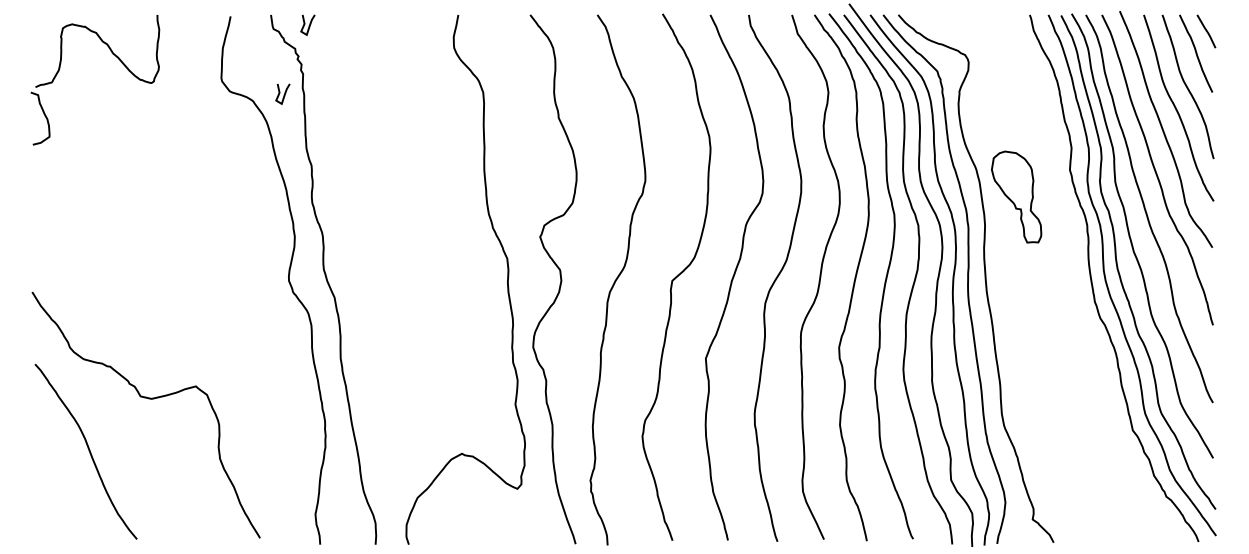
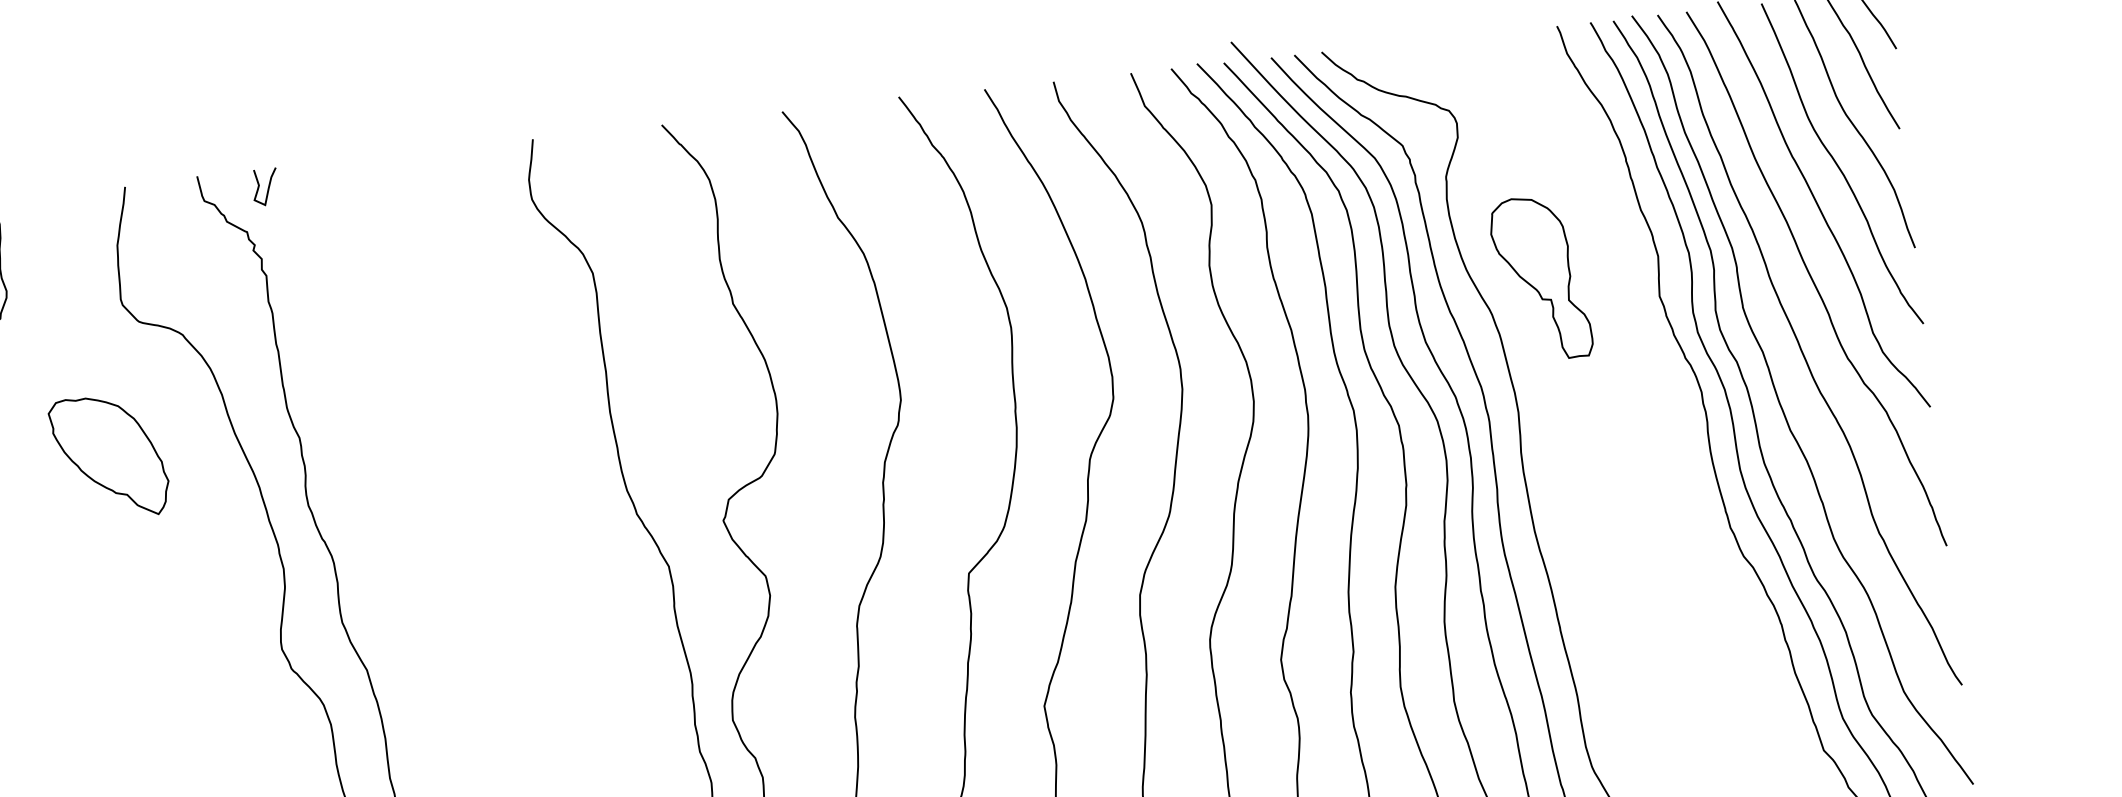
curve: (283, 94) -> (235, 316), removed
part: (205, 164) -> (109, 457), added
part: (1016, 196) -> (1540, 277), moved

